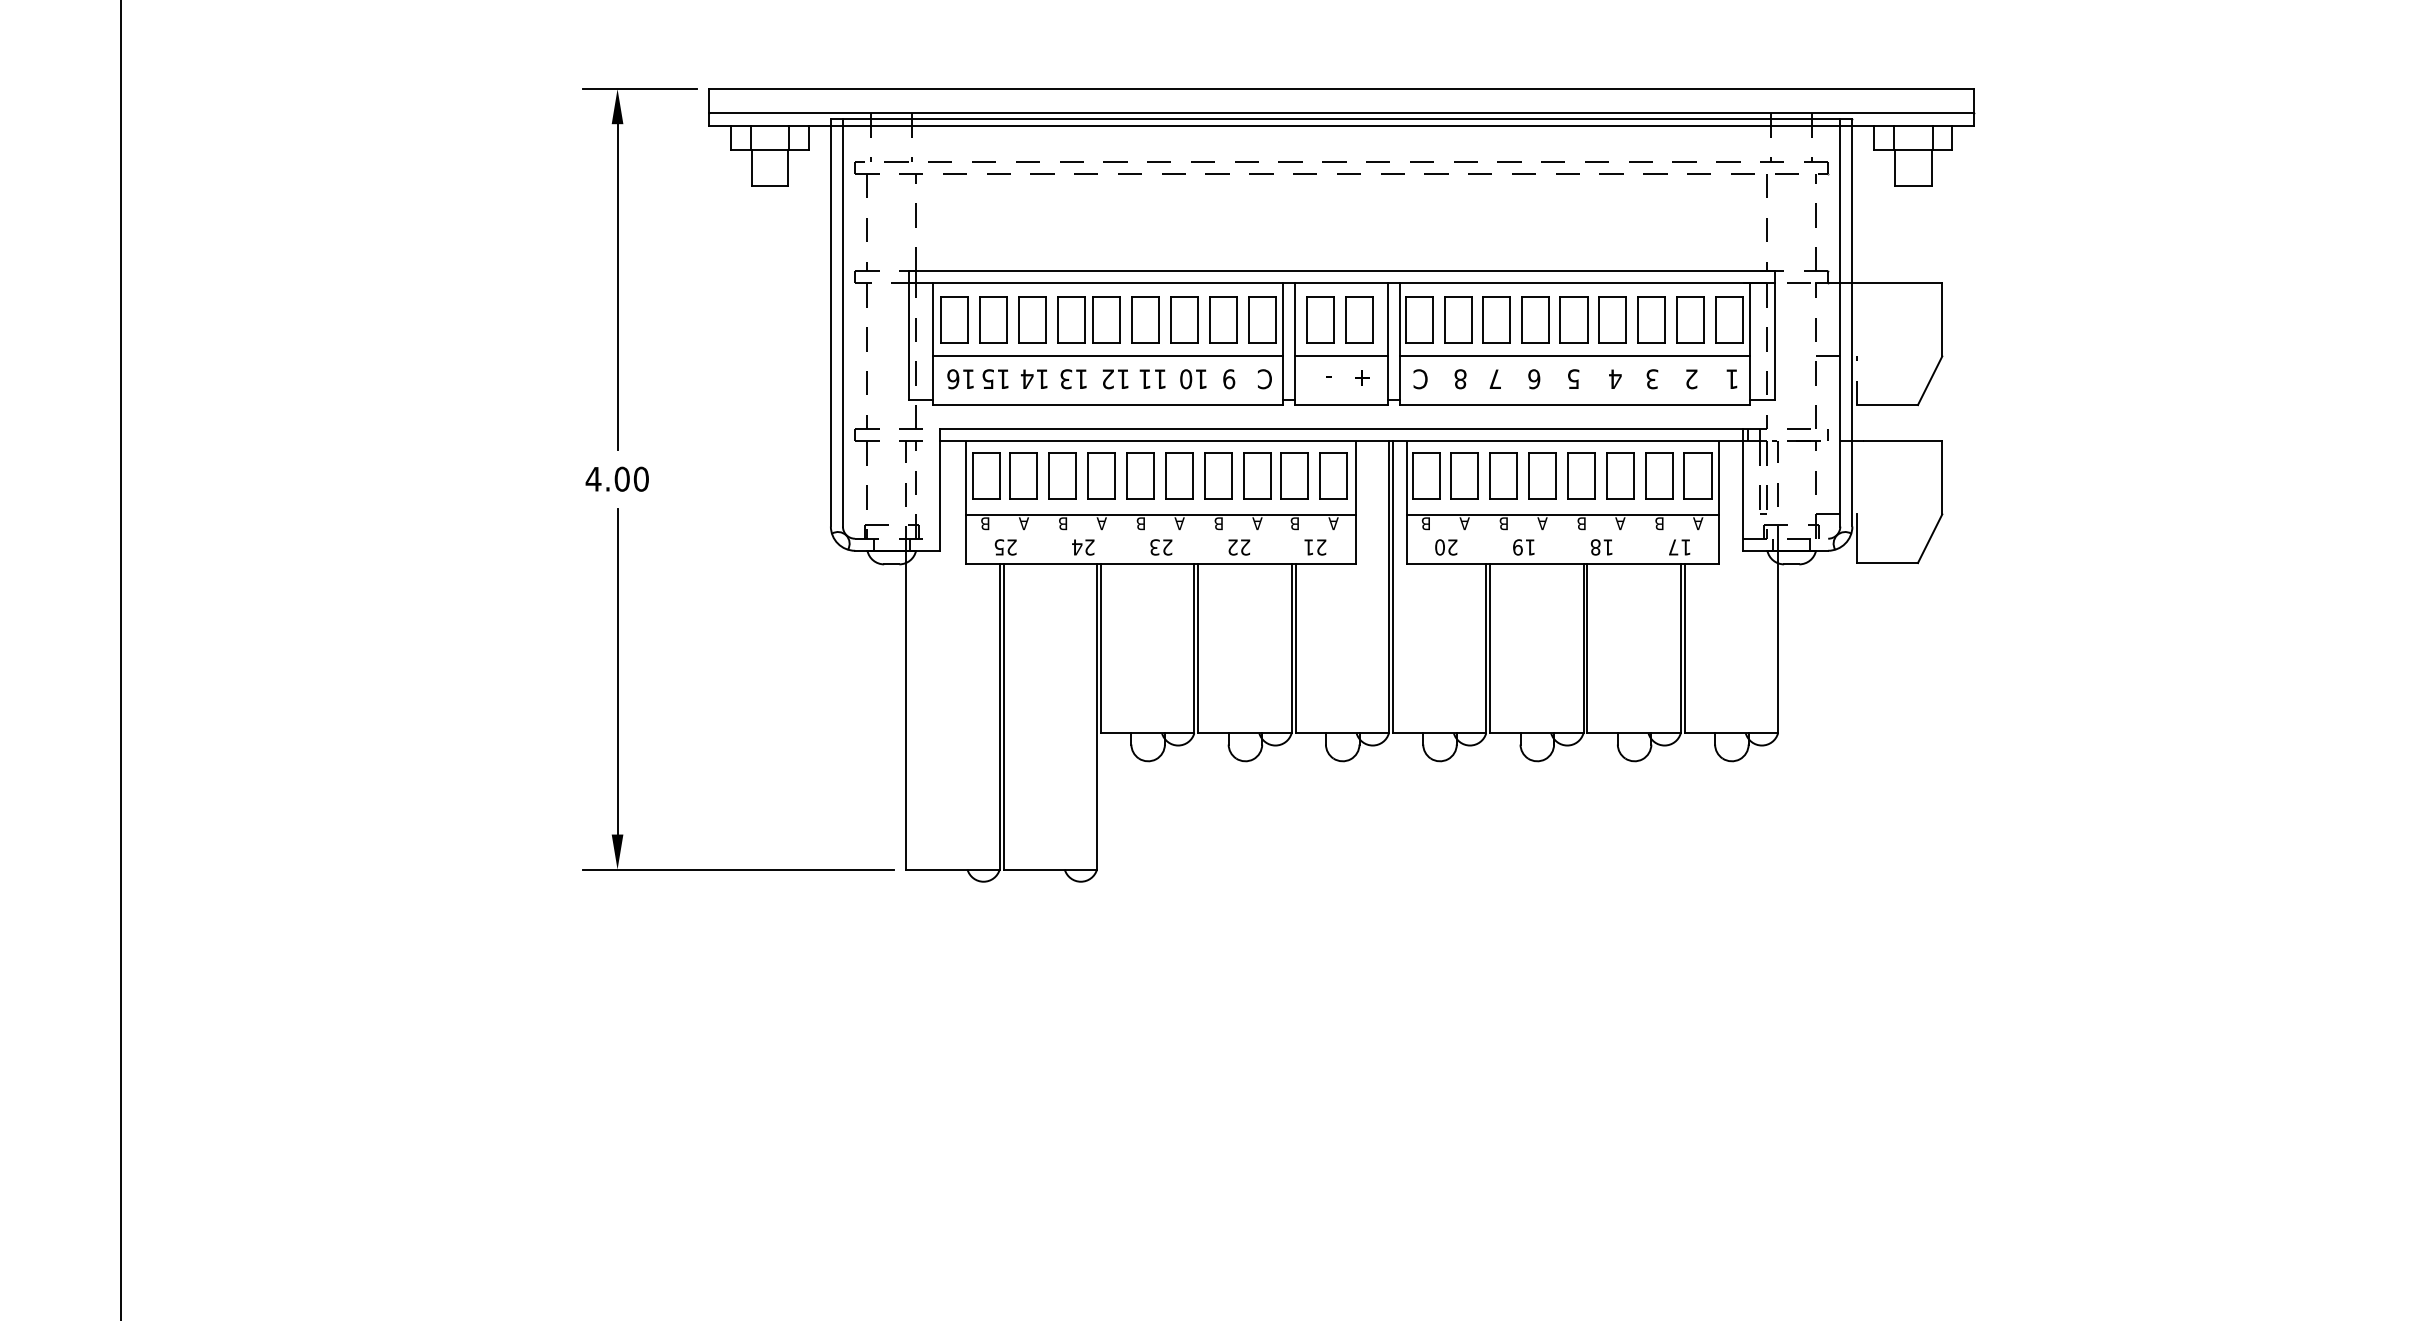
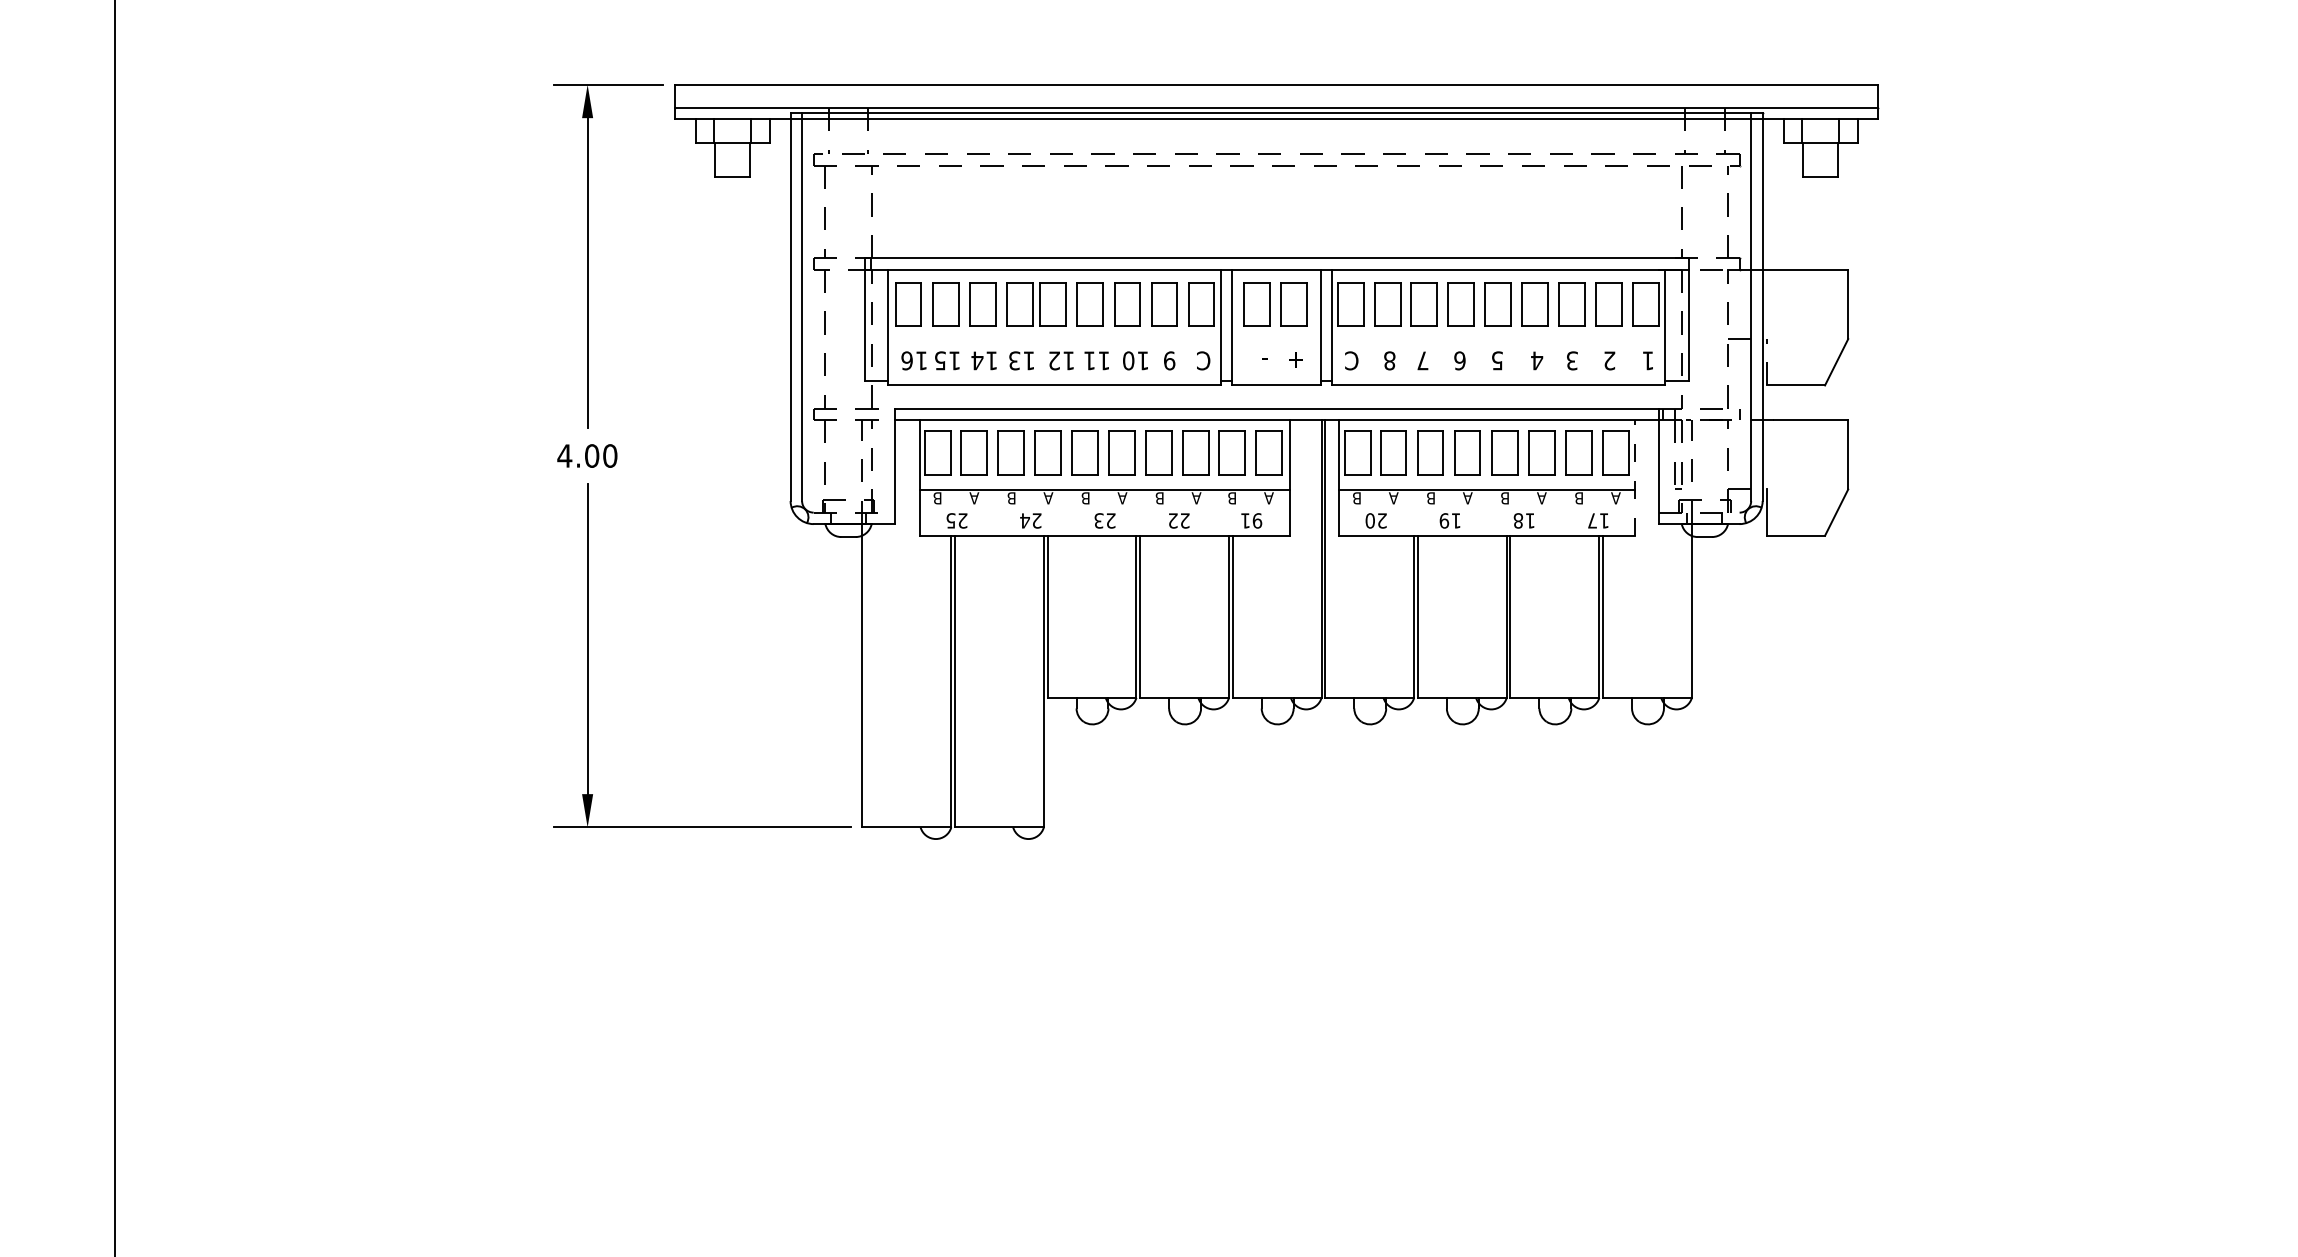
line: (1108, 356) -> (1054, 339), removed
line: (1341, 356) -> (1276, 339), removed
line: (1574, 356) -> (1498, 339), removed
line: (1718, 502) -> (1635, 478), solid -> dashed
text: (1321, 547) -> (1257, 520), 21 -> 91

